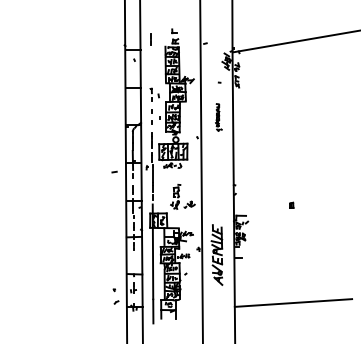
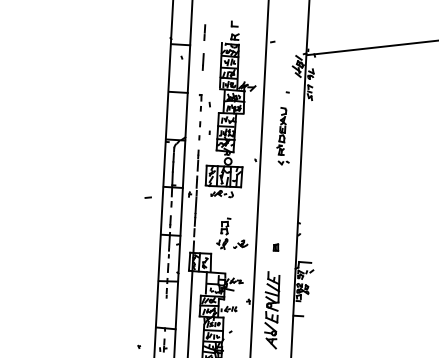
line: (151, 62) -> (203, 61), added
part: (218, 117) -> (283, 136), size x1.67
part: (291, 204) -> (275, 246), moved

